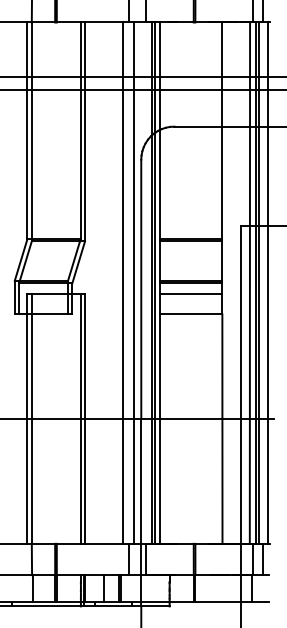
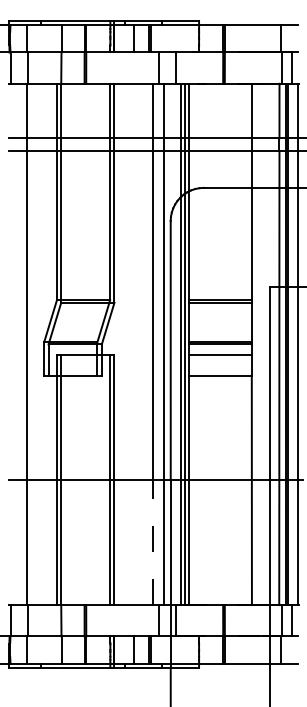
line: (123, 481) -> (152, 542), solid -> dashed

